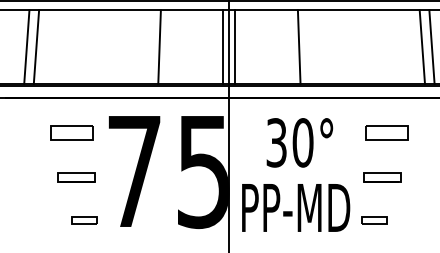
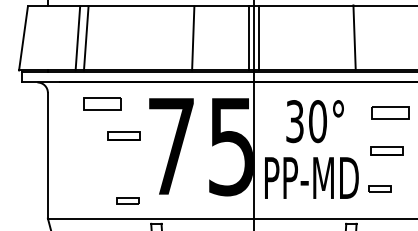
line: (299, 47) -> (354, 37), moved
part: (72, 132) -> (102, 103), moved
part: (75, 176) -> (123, 135), moved
part: (83, 219) -> (127, 200), moved

